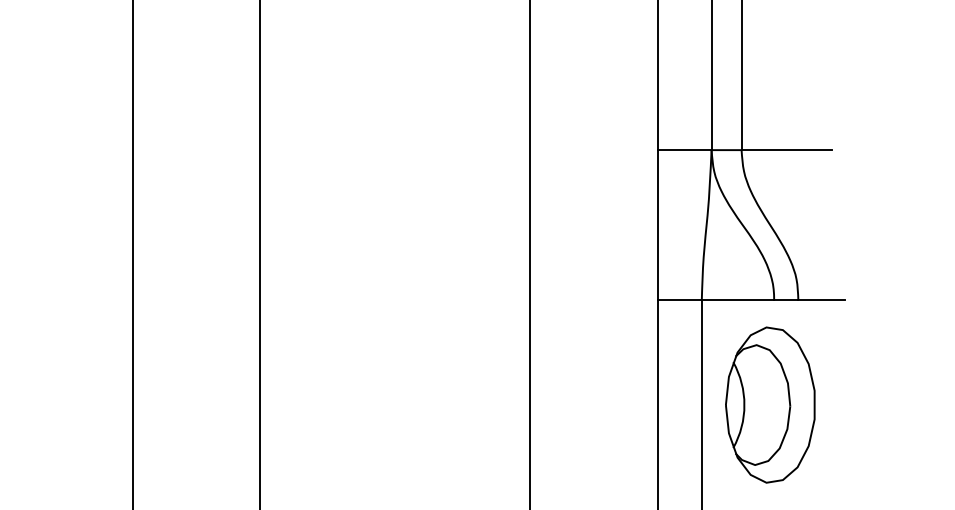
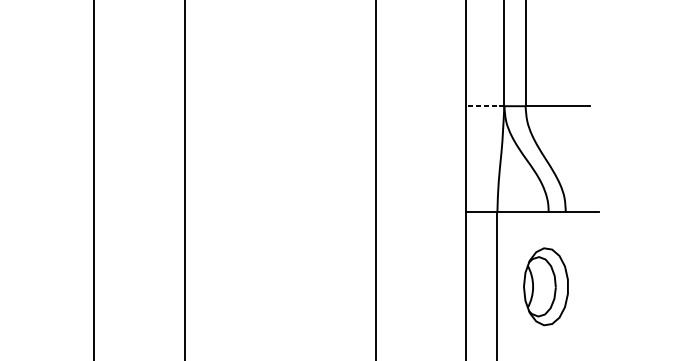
line: (684, 150) -> (485, 106), solid -> dashed
part: (770, 404) -> (546, 286), size x0.7

